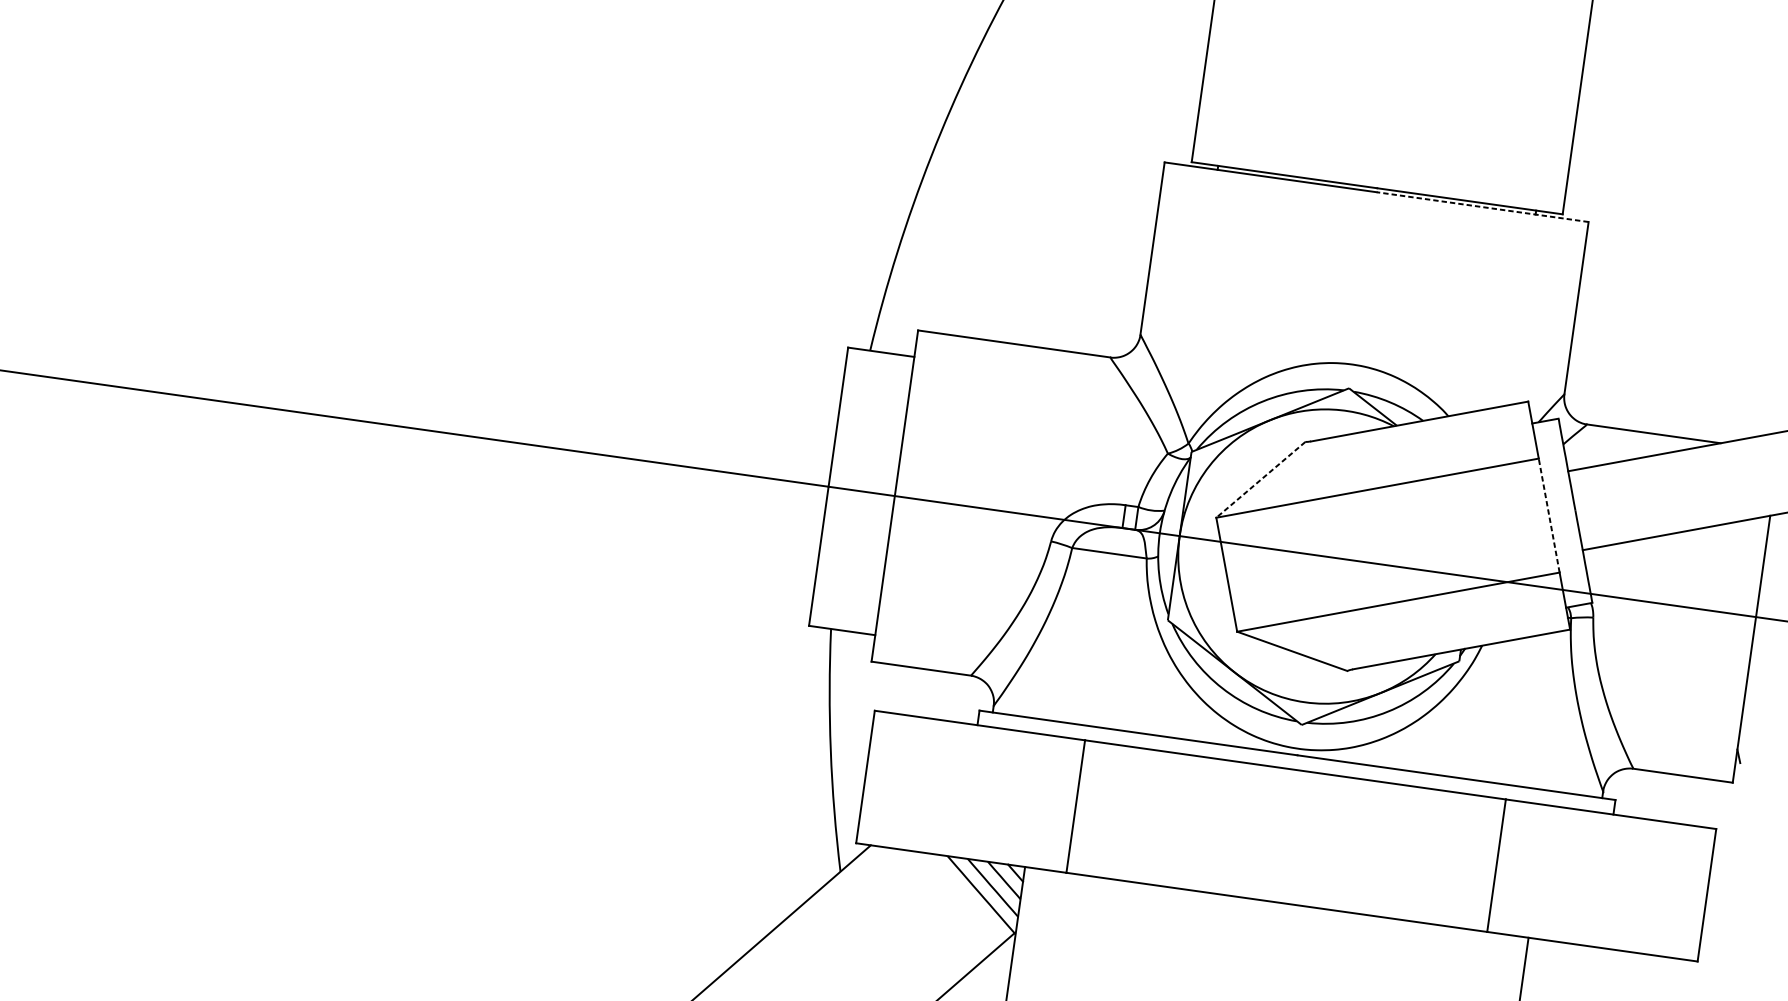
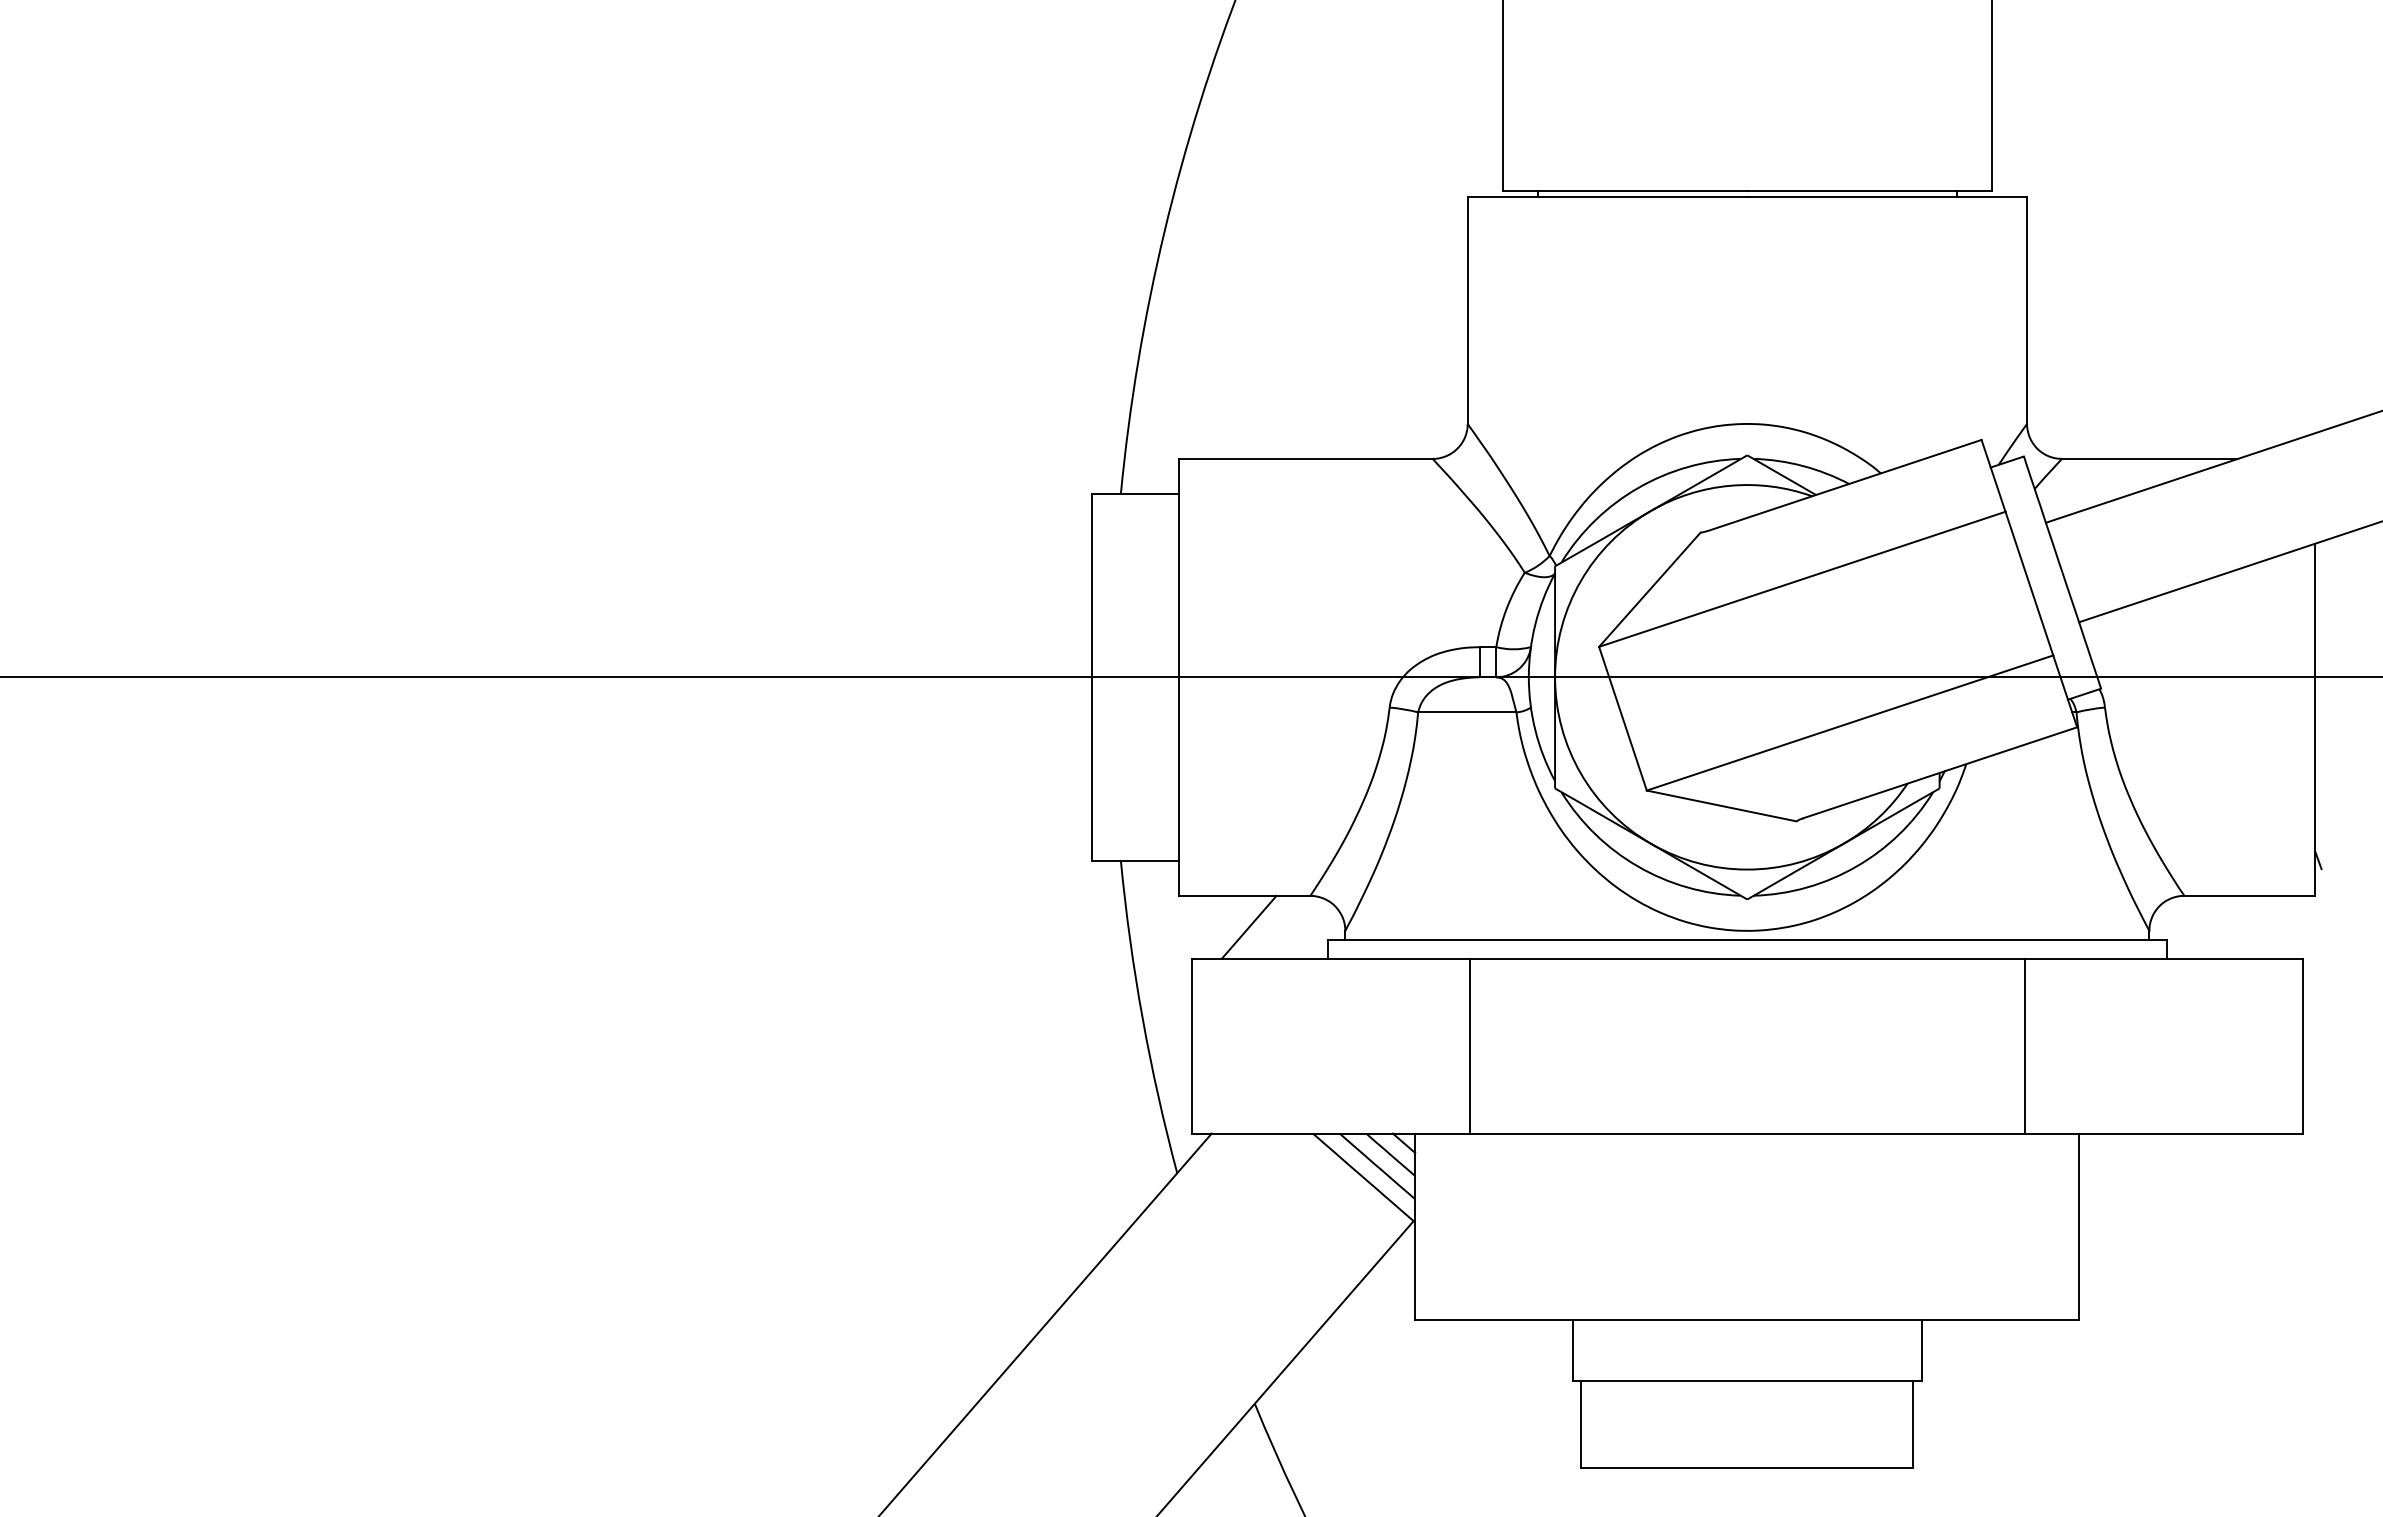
line: (1482, 207) -> (1887, 196), dashed -> solid
line: (1260, 480) -> (1649, 590), dashed -> solid
line: (1549, 515) -> (2029, 583), dashed -> solid
line: (920, 692) -> (1248, 926), added

